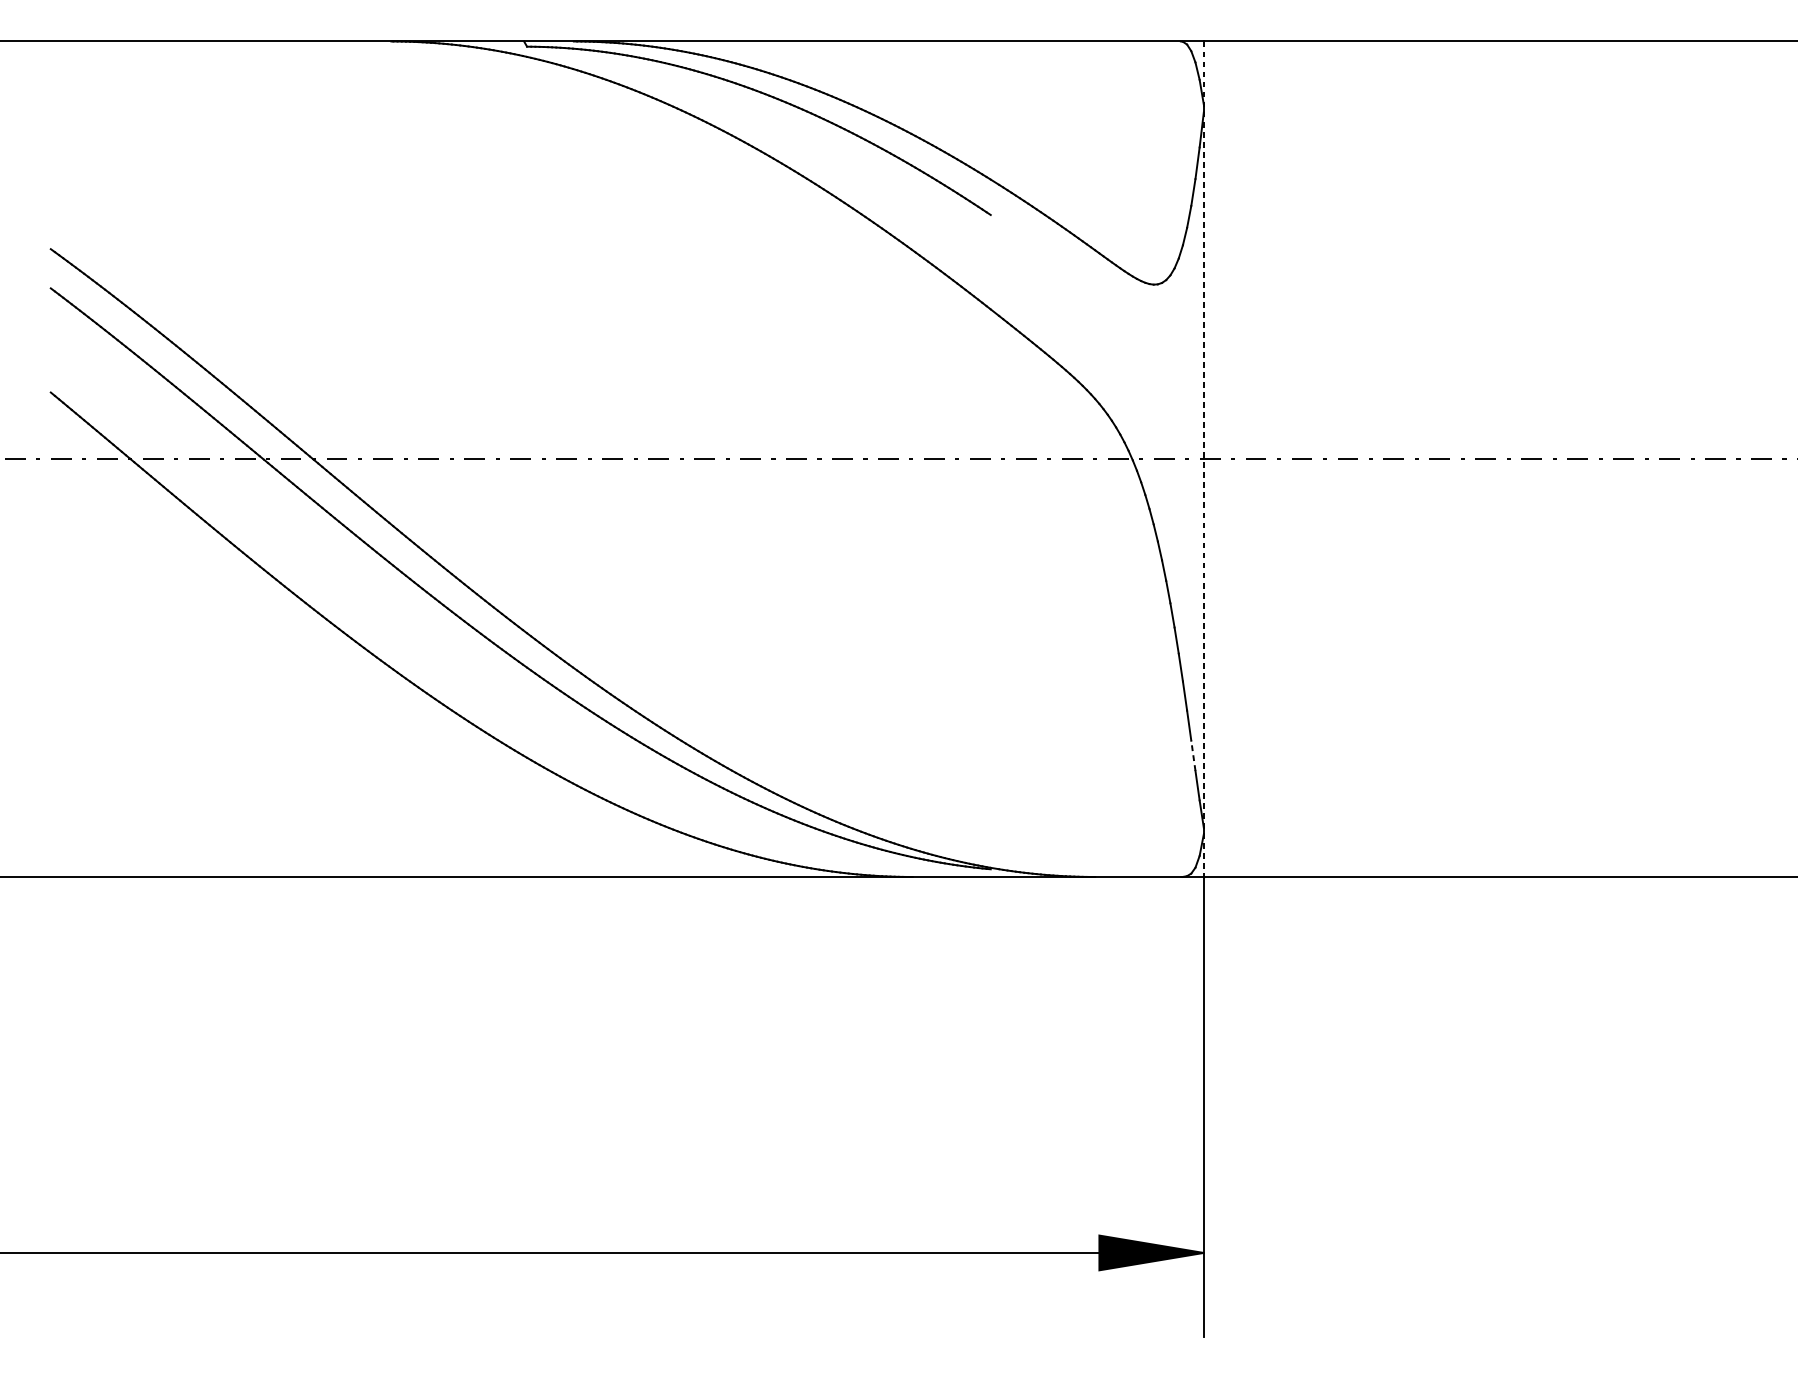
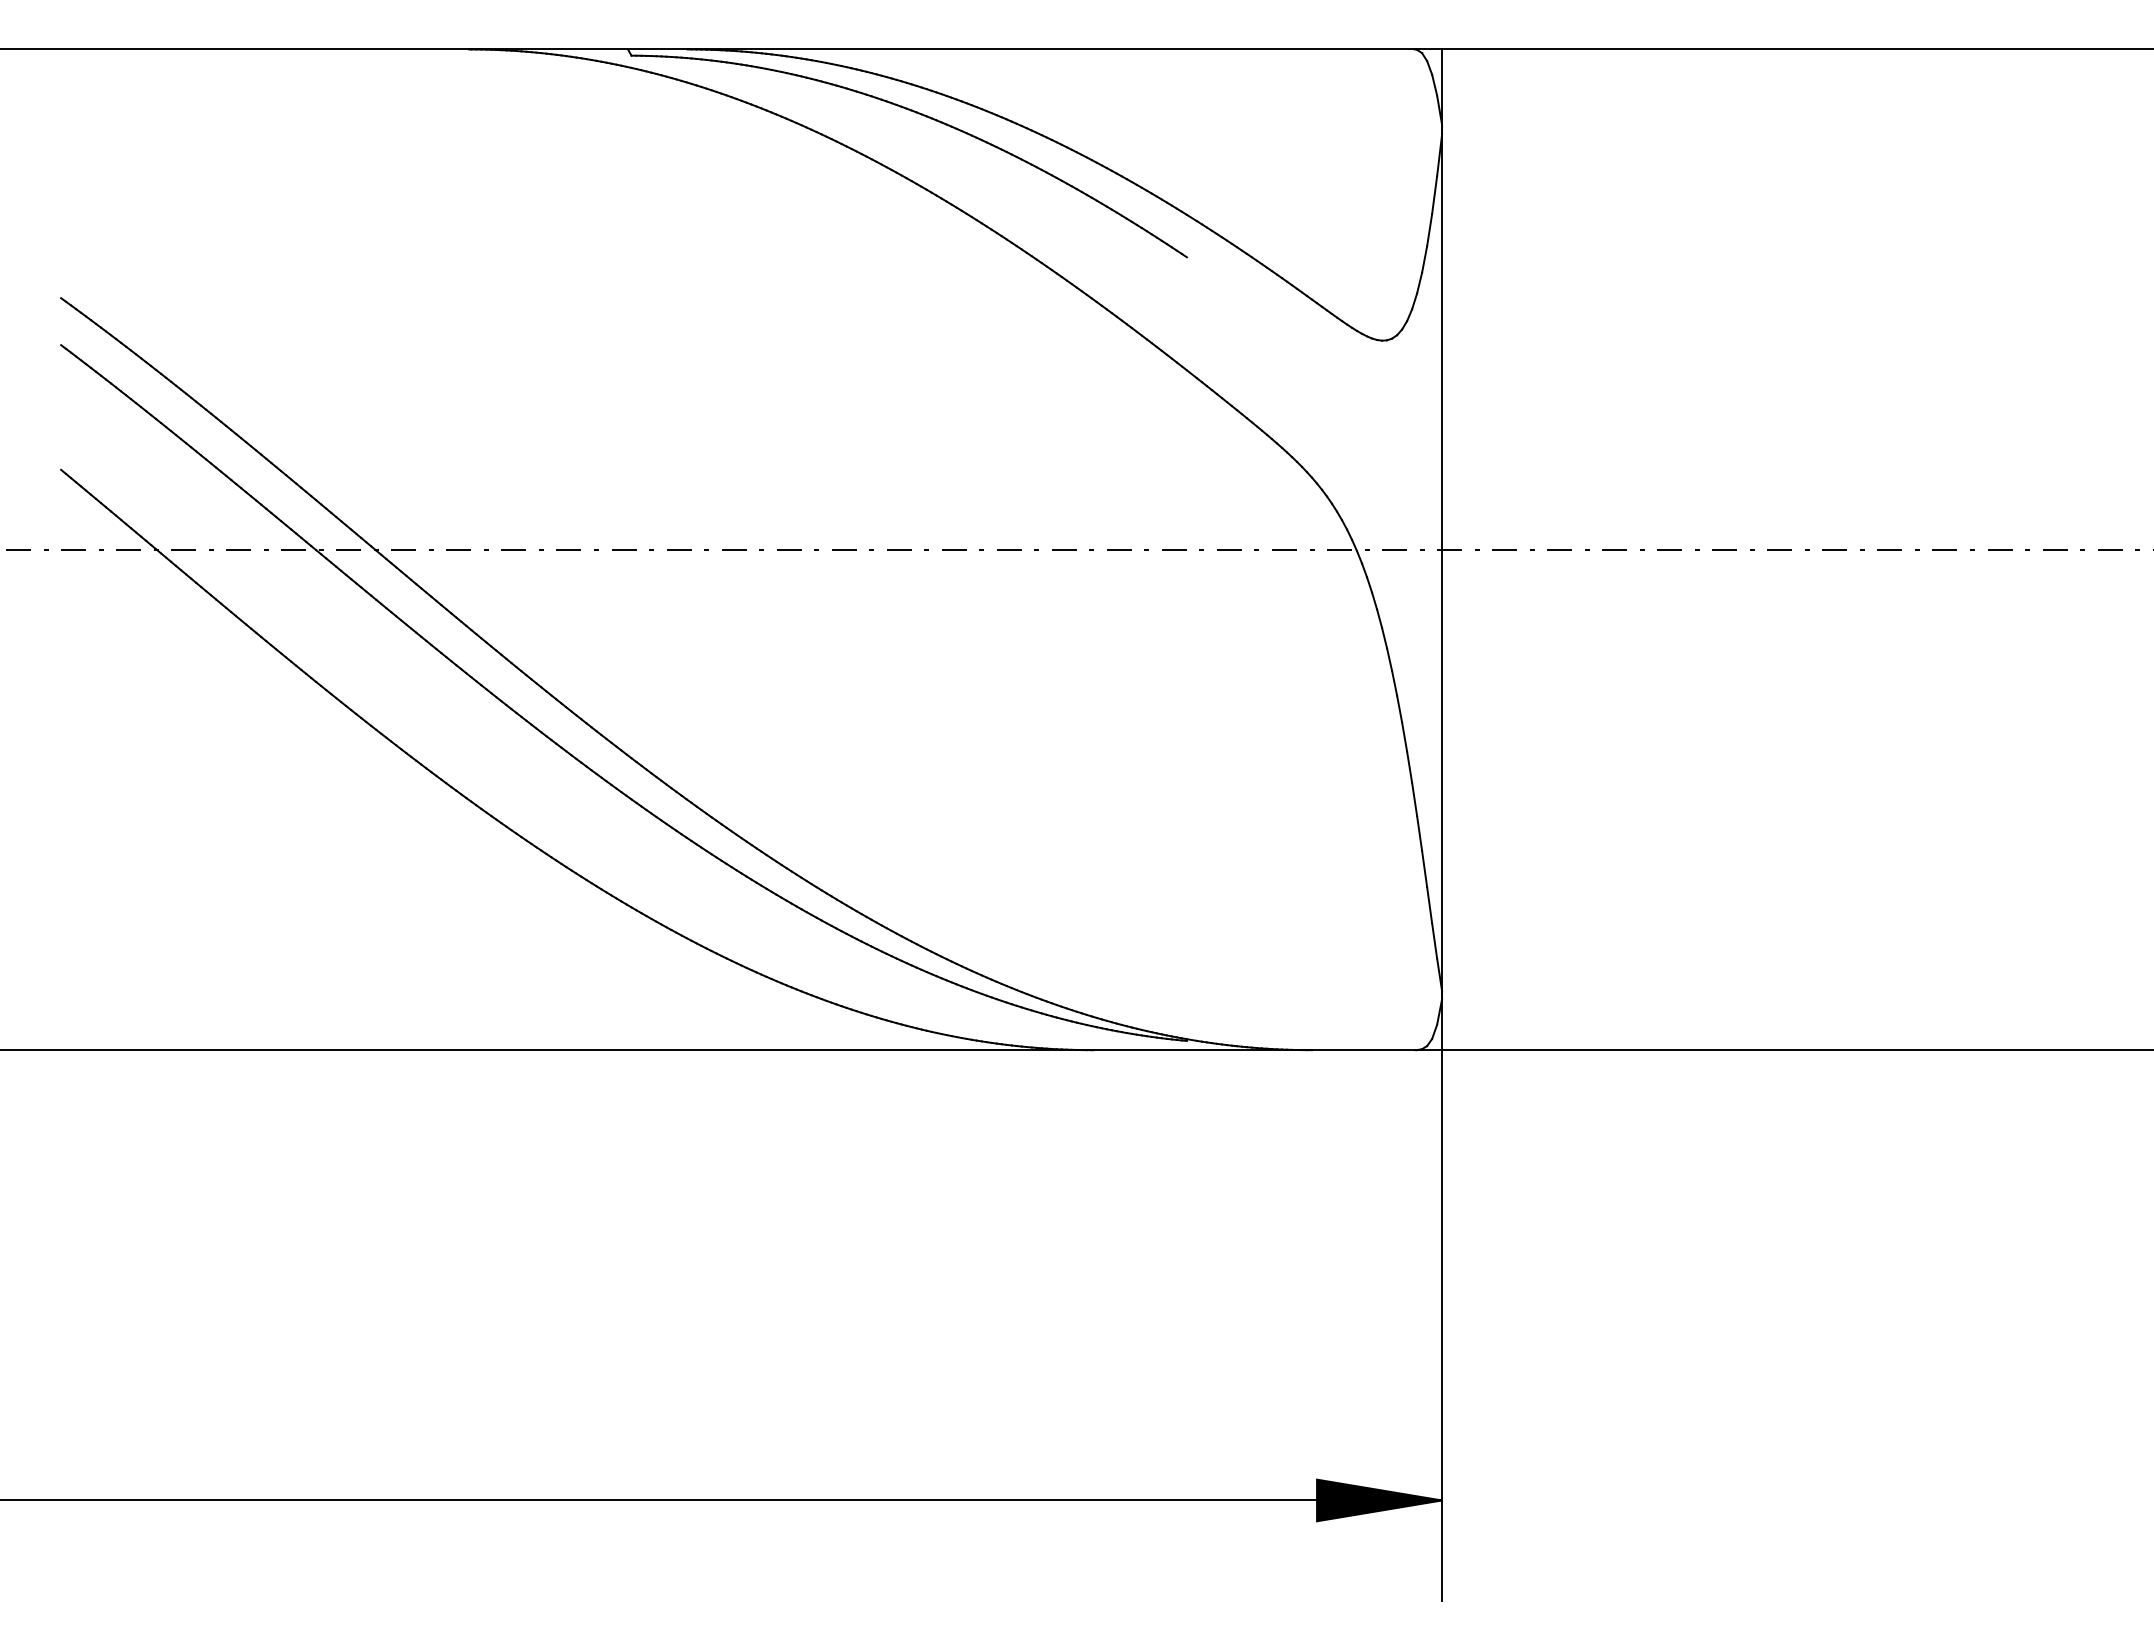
line: (1204, 459) -> (1442, 550), dashed -> solid
line: (1193, 755) -> (1429, 904), dashed -> solid

